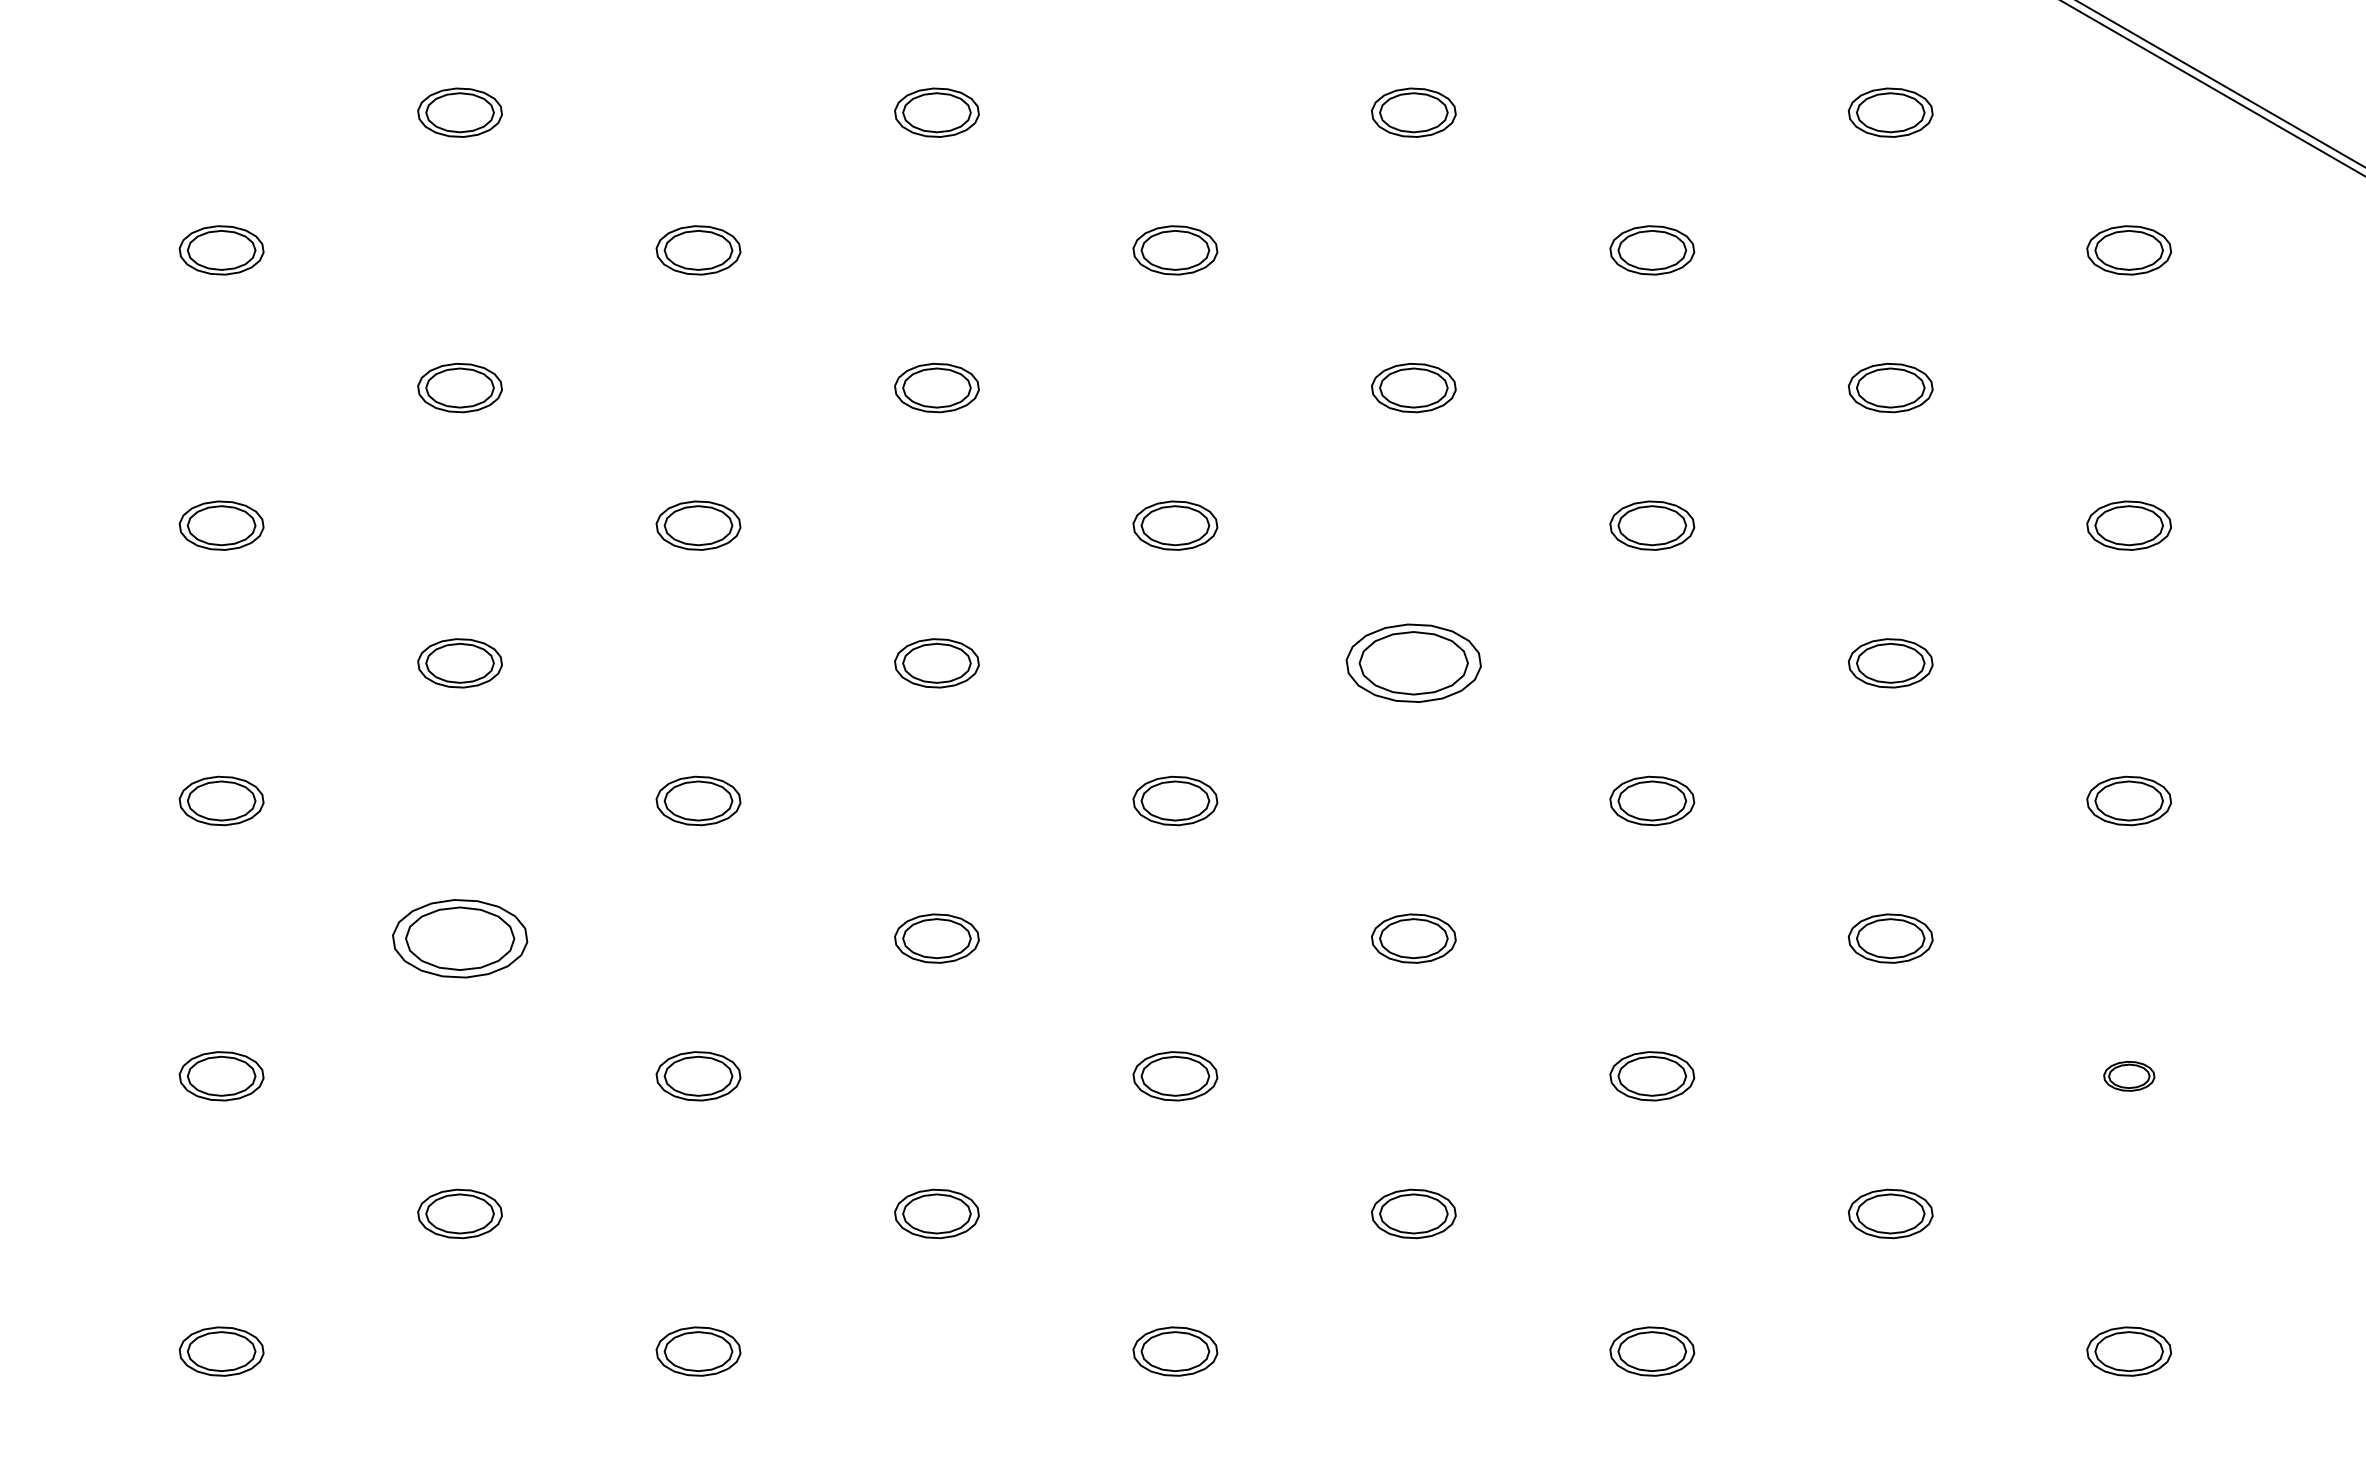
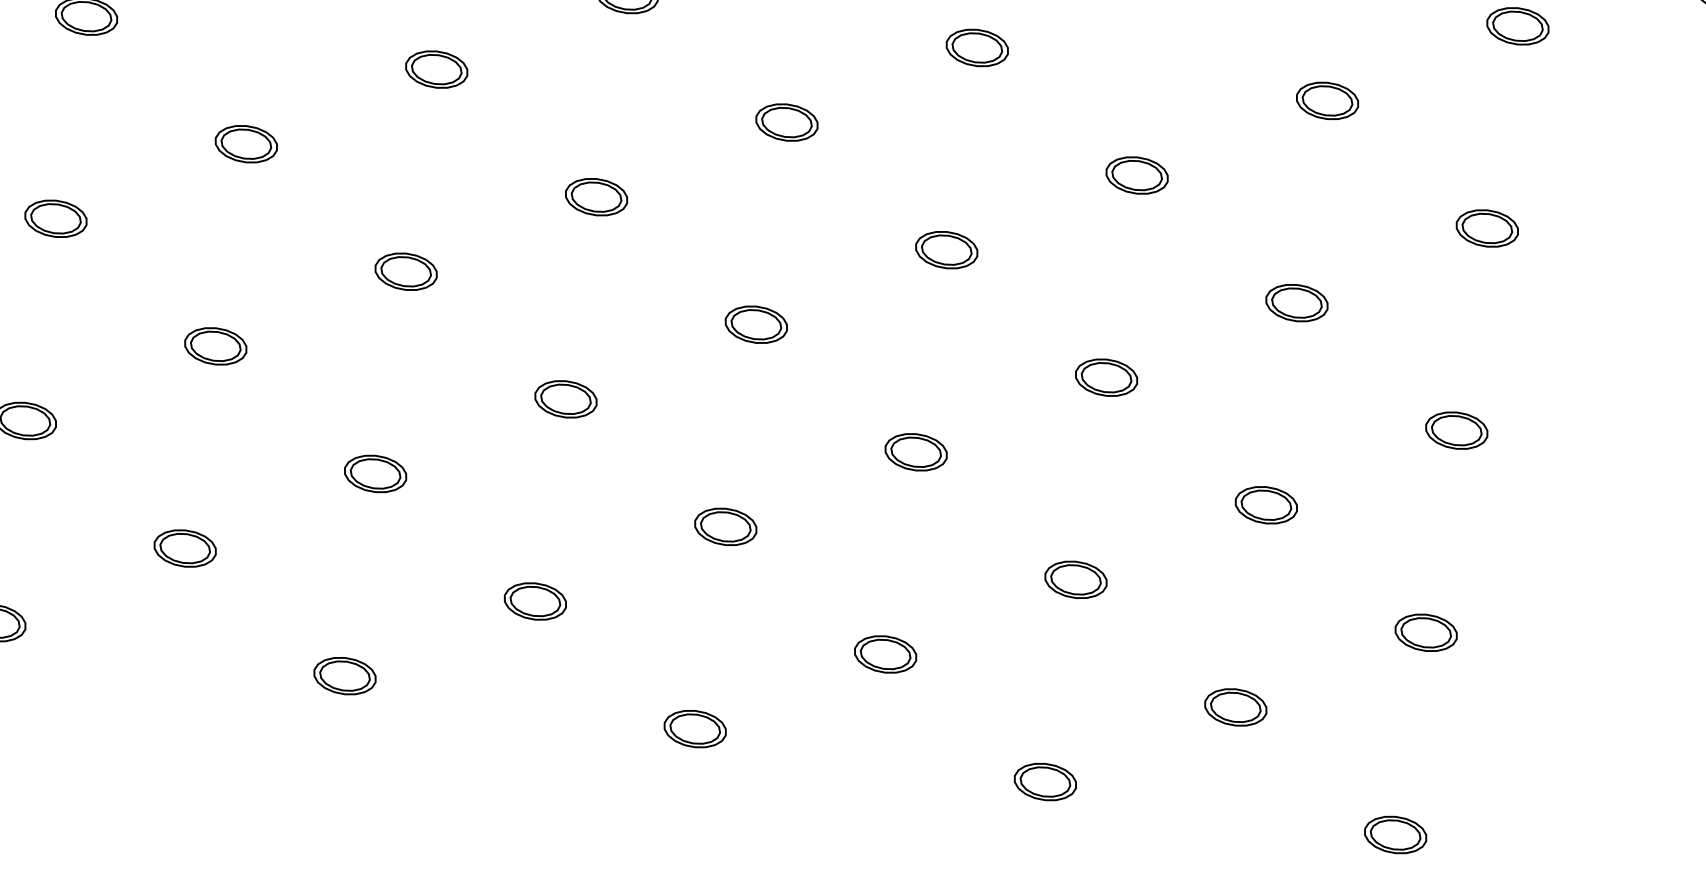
part: (1413, 663) -> (946, 250), size x0.62
part: (459, 938) -> (215, 346), size x0.62
part: (2129, 1076) -> (1426, 633), size x1.67

